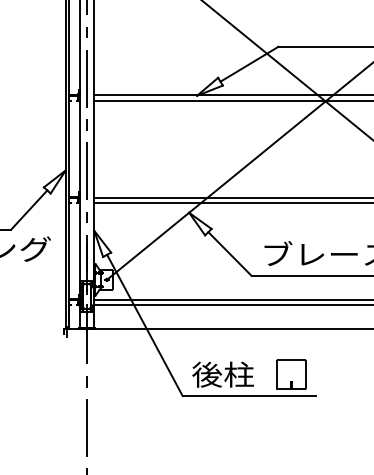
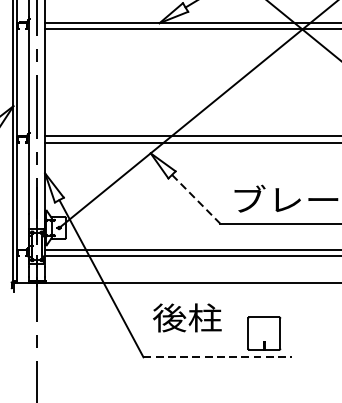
line: (229, 254) -> (195, 199), solid -> dashed
text: (222, 374) -> (186, 317), moved
line: (249, 396) -> (217, 357), solid -> dashed

